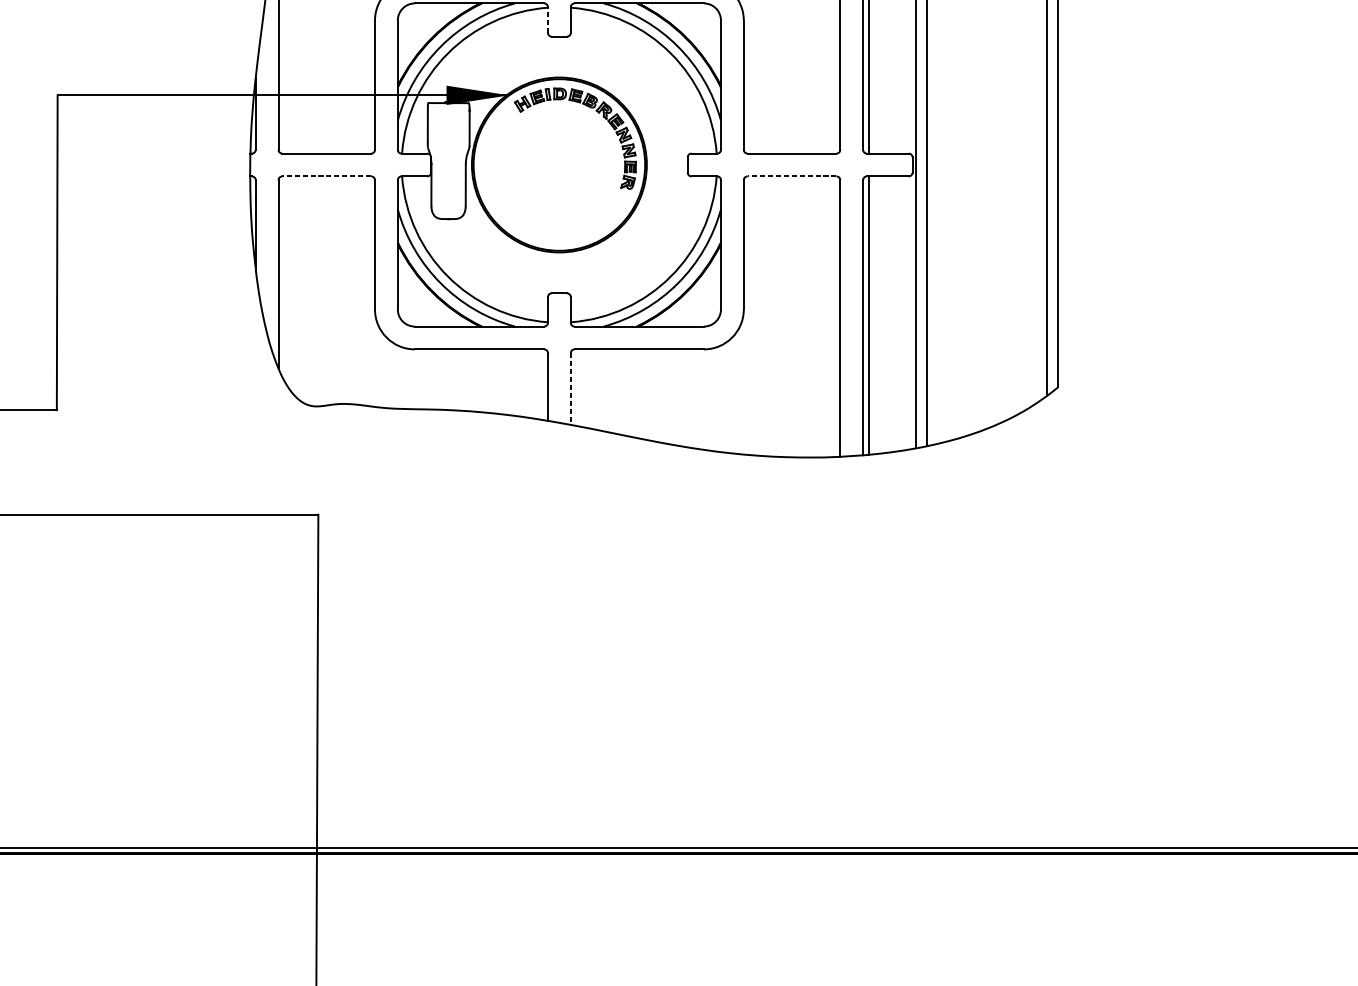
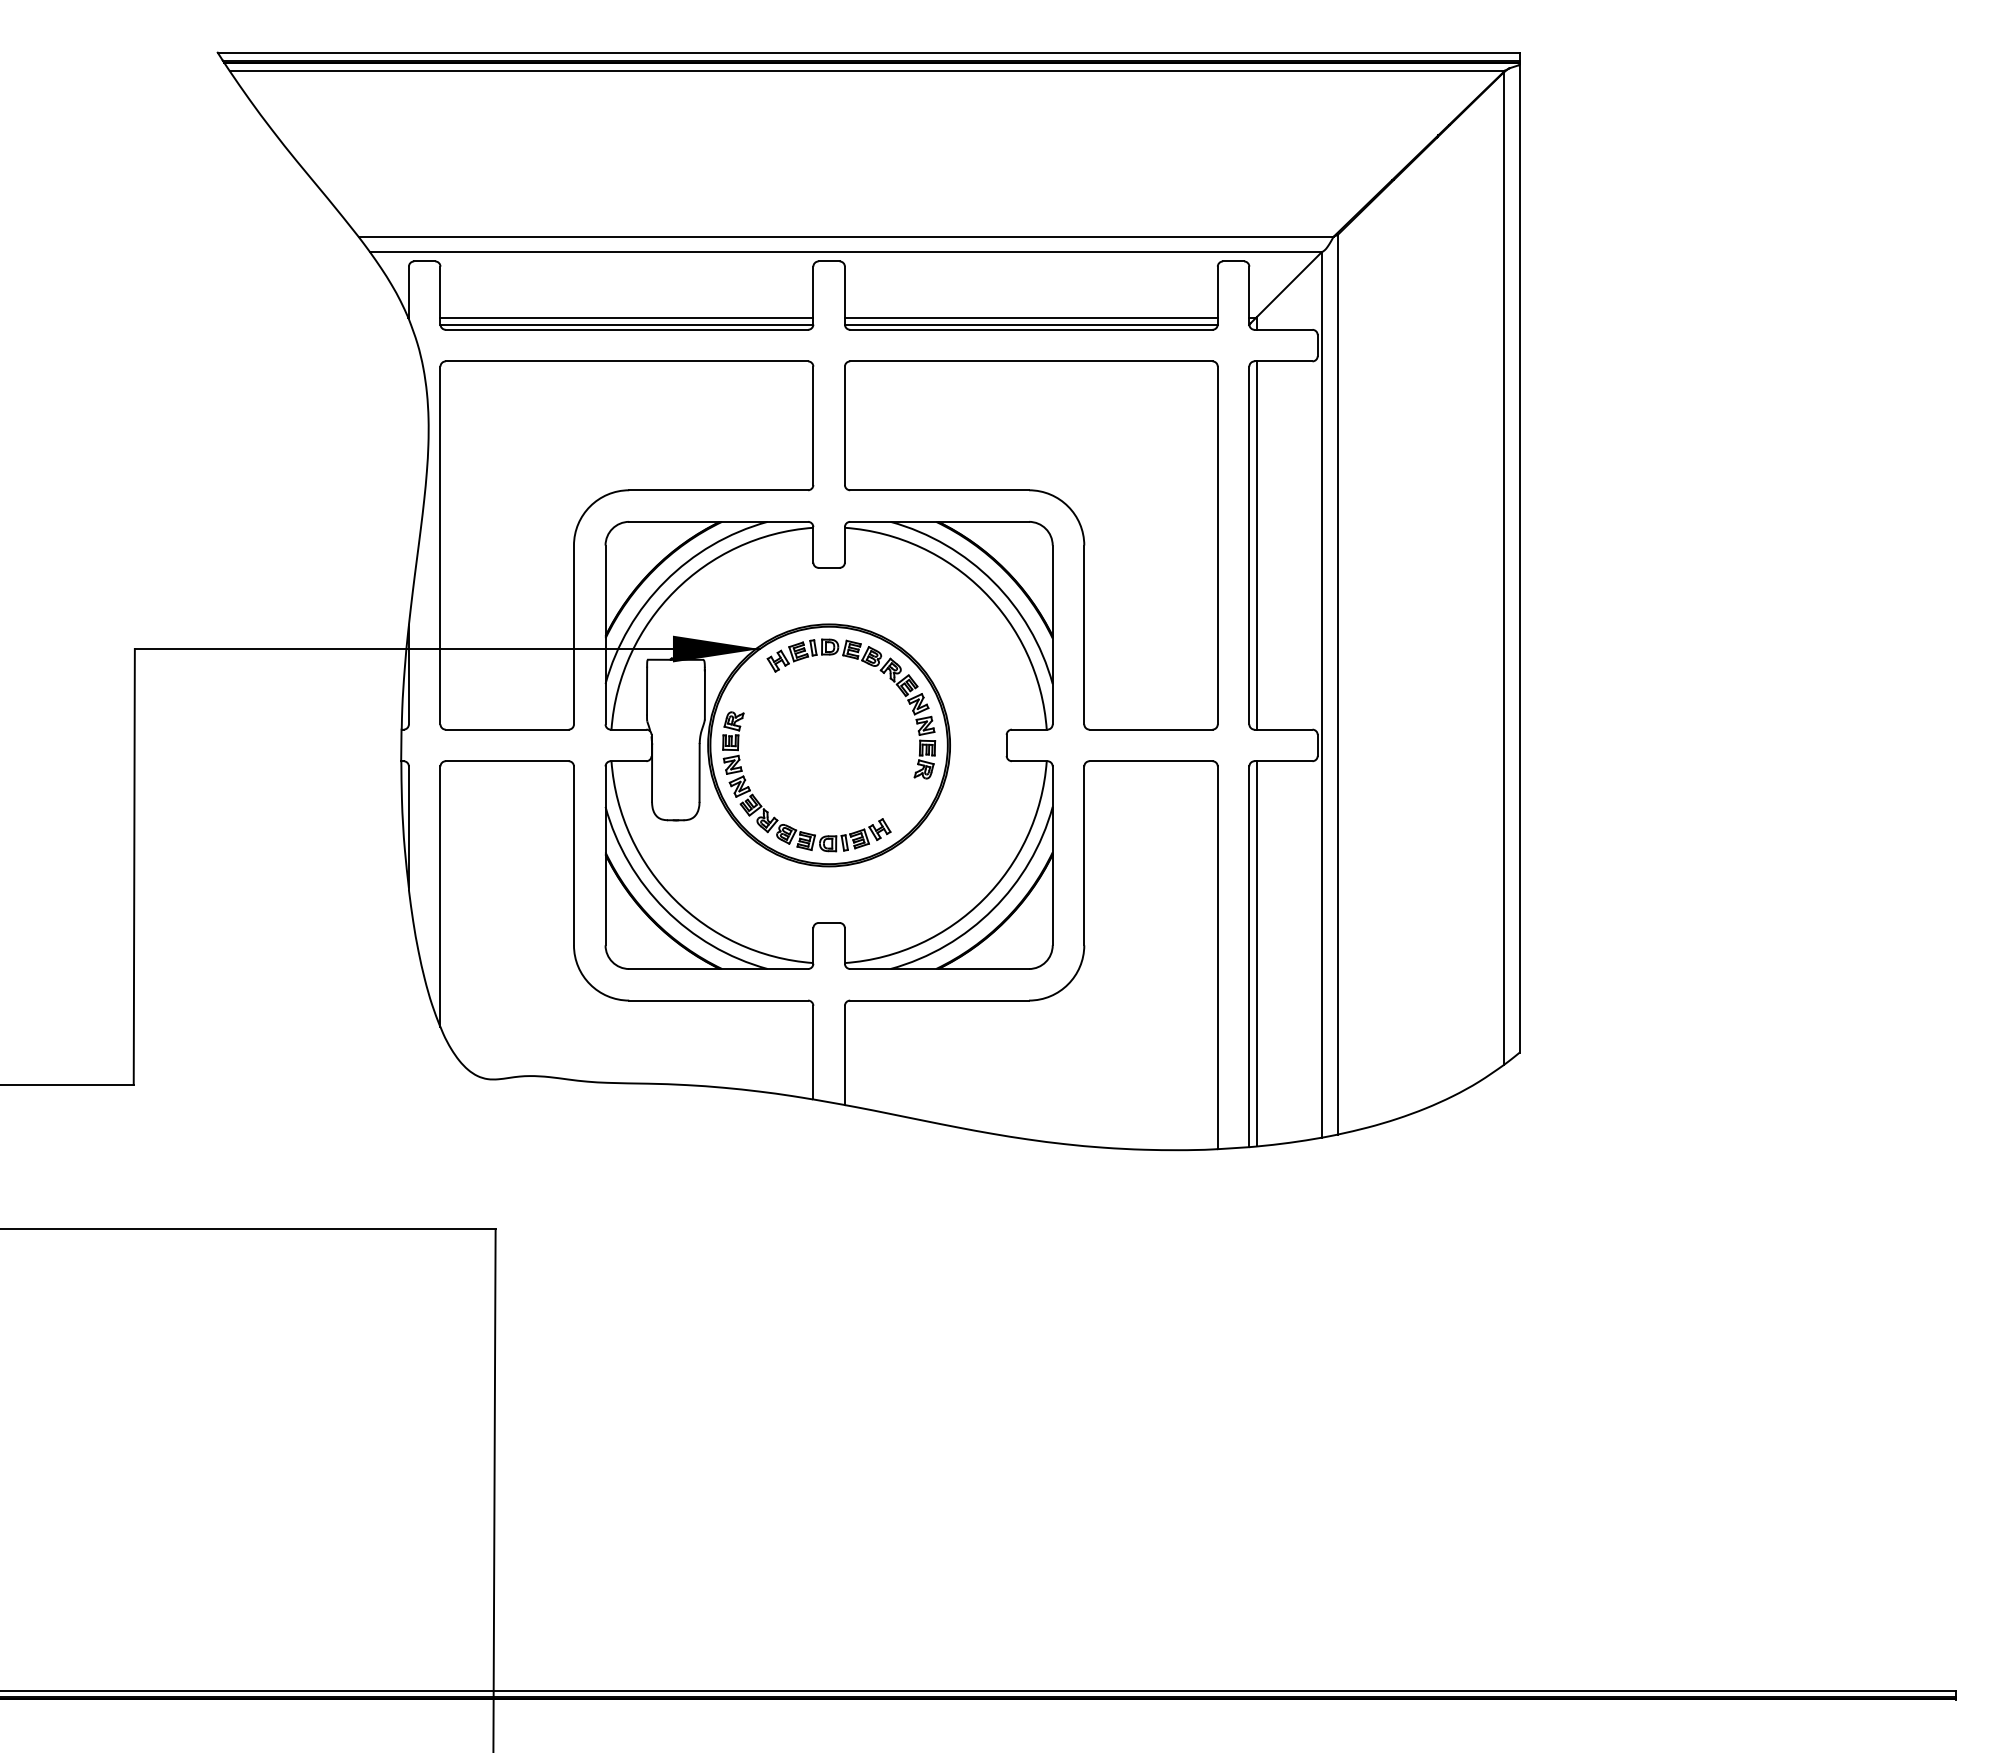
line: (548, 19) -> (813, 544), dashed -> solid
line: (326, 176) -> (506, 761), dashed -> solid
line: (791, 176) -> (1150, 761), dashed -> solid
part: (519, 216) -> (774, 816), added
line: (570, 389) -> (844, 1055), dashed -> solid

